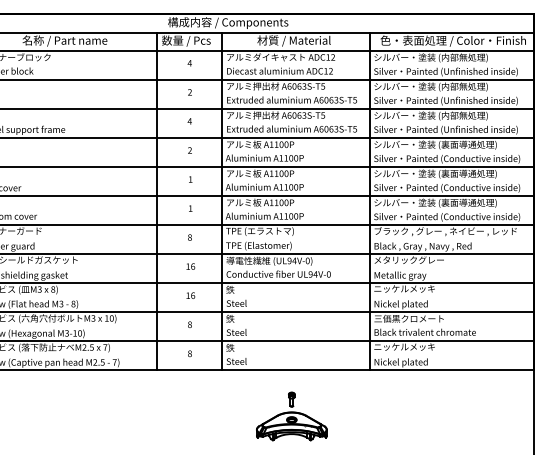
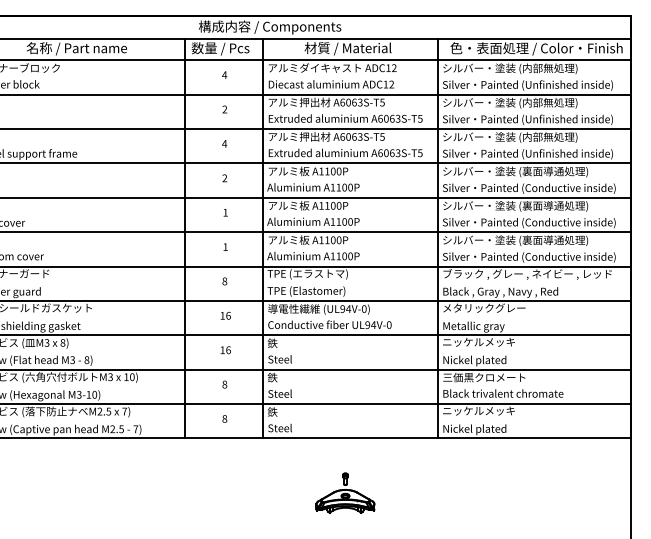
part: (291, 416) -> (345, 493), size x0.7

